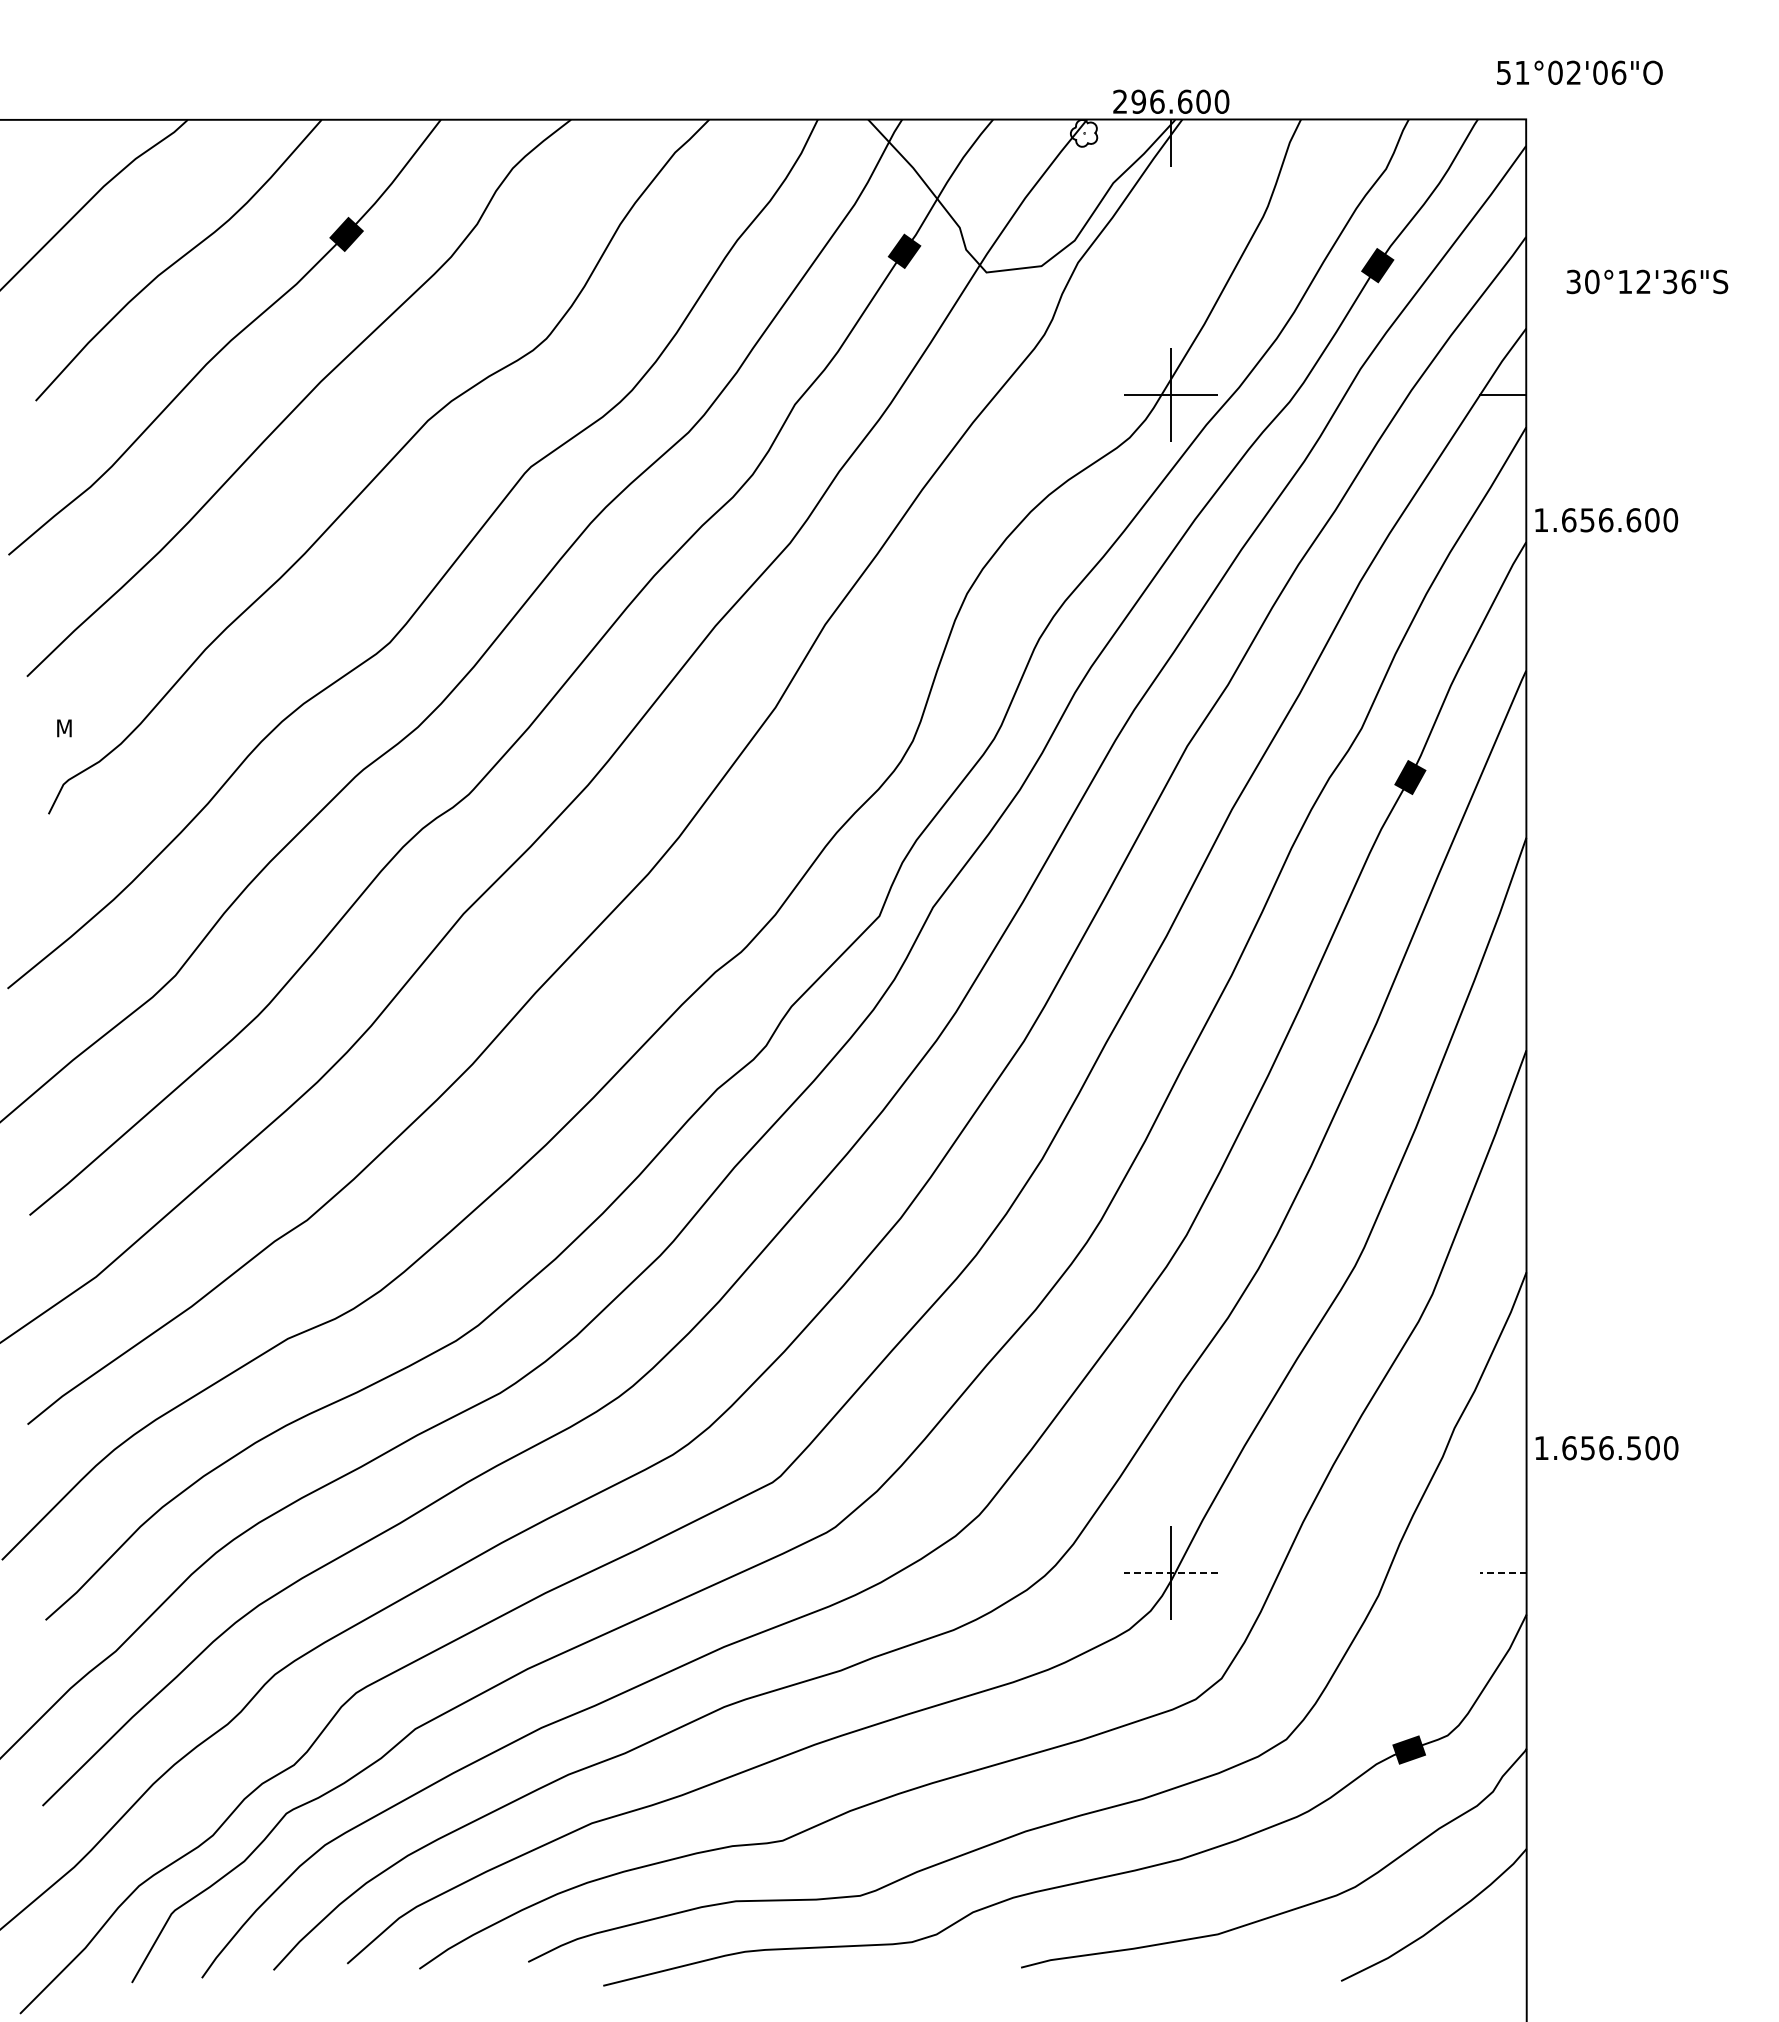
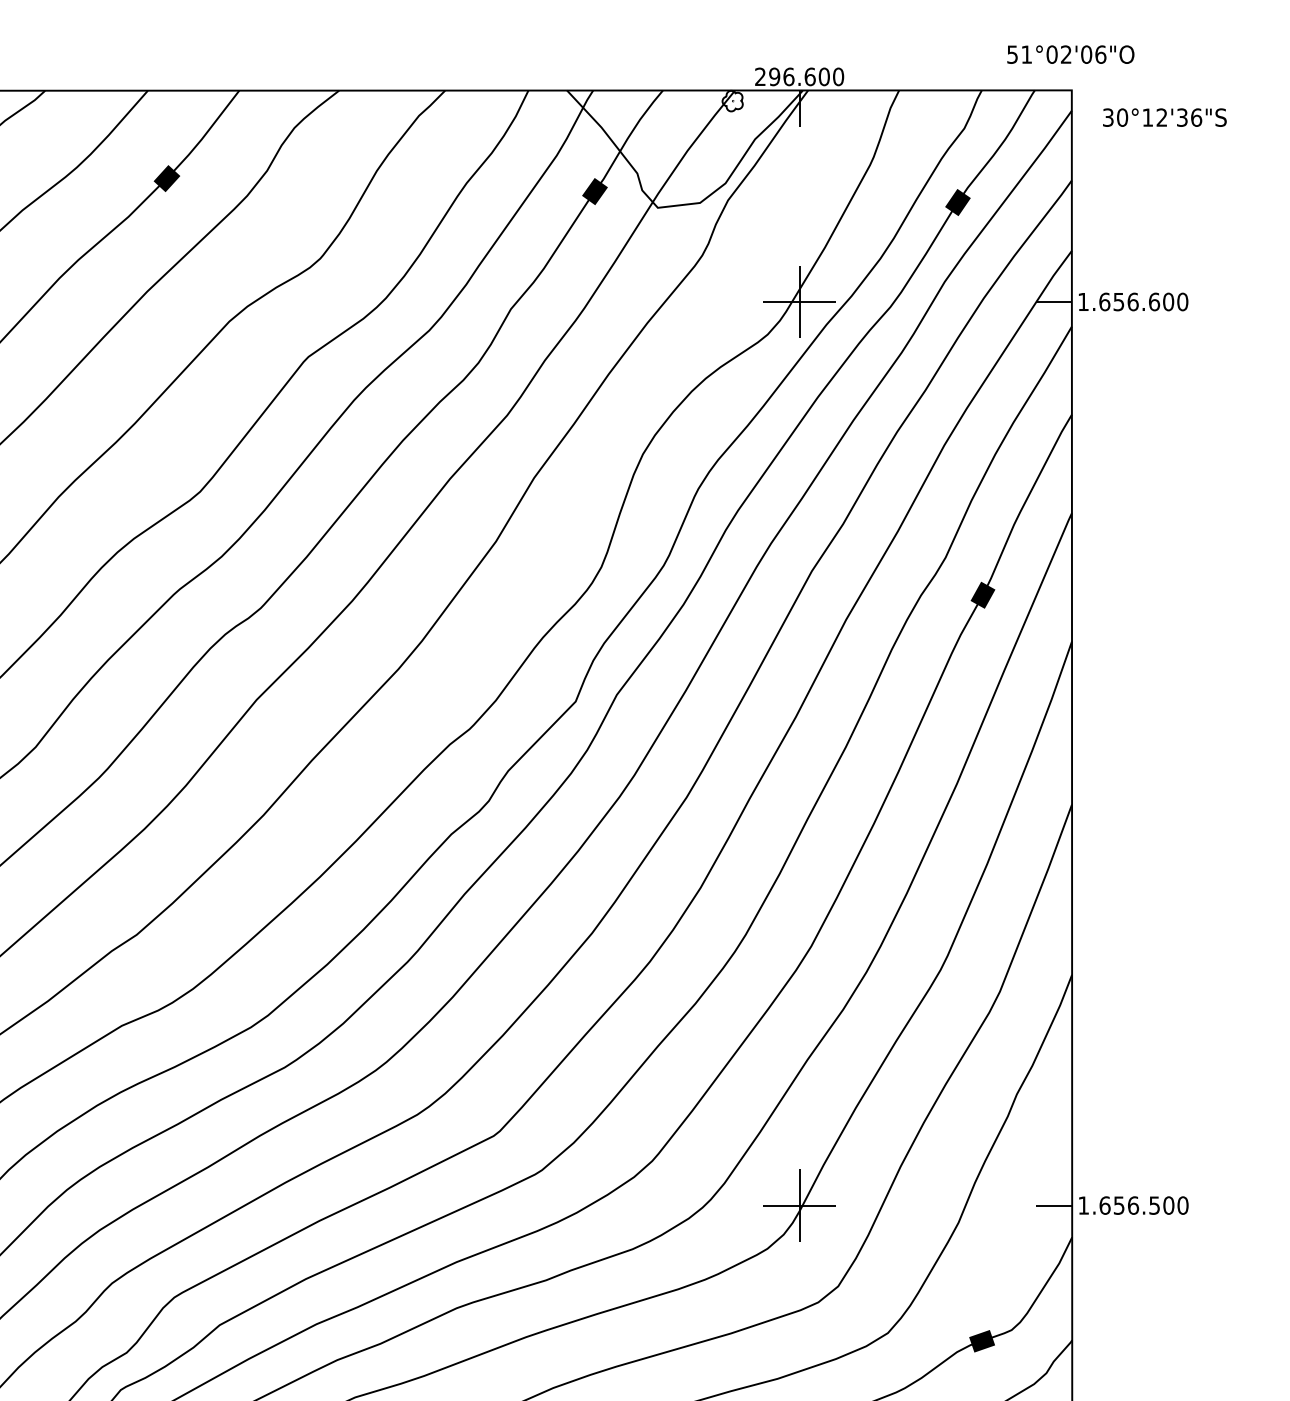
text: (1579, 72) -> (1070, 54), moved
text: (1647, 281) -> (1164, 117), moved
text: (1606, 520) -> (1133, 302), moved
text: (1606, 1448) -> (1133, 1205), moved
line: (1170, 1573) -> (799, 1205), dashed -> solid
line: (1503, 1573) -> (1054, 1205), dashed -> solid

